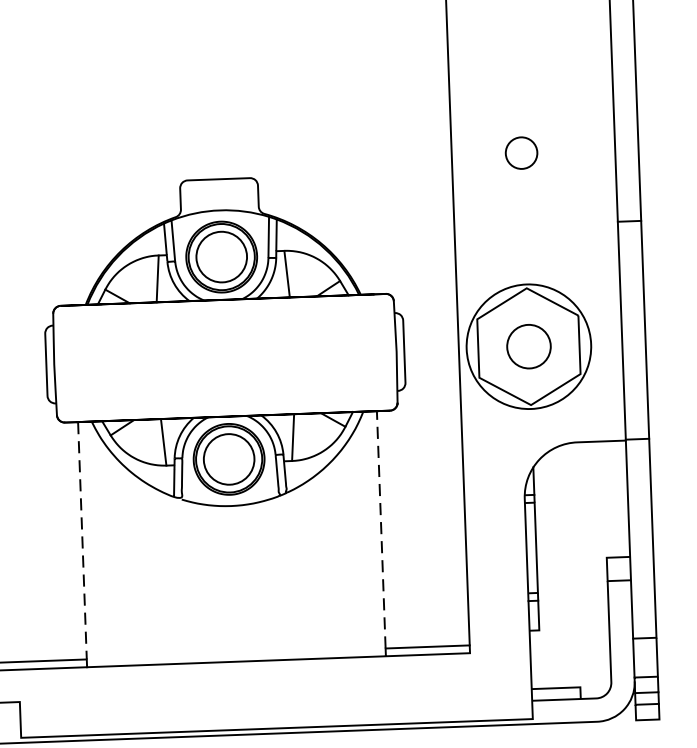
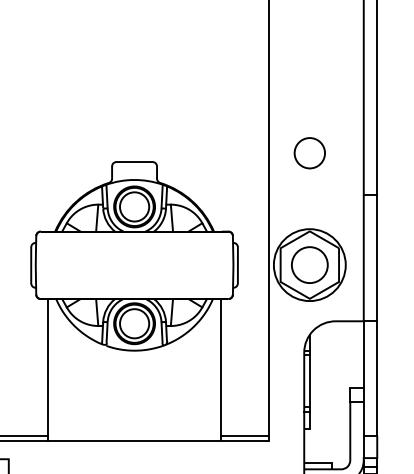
circle: (521, 153) -> (309, 153), size x1.67
circle: (528, 345) -> (309, 264), size x1.43
line: (380, 529) -> (220, 367), dashed -> solid
line: (82, 540) -> (48, 367), dashed -> solid

